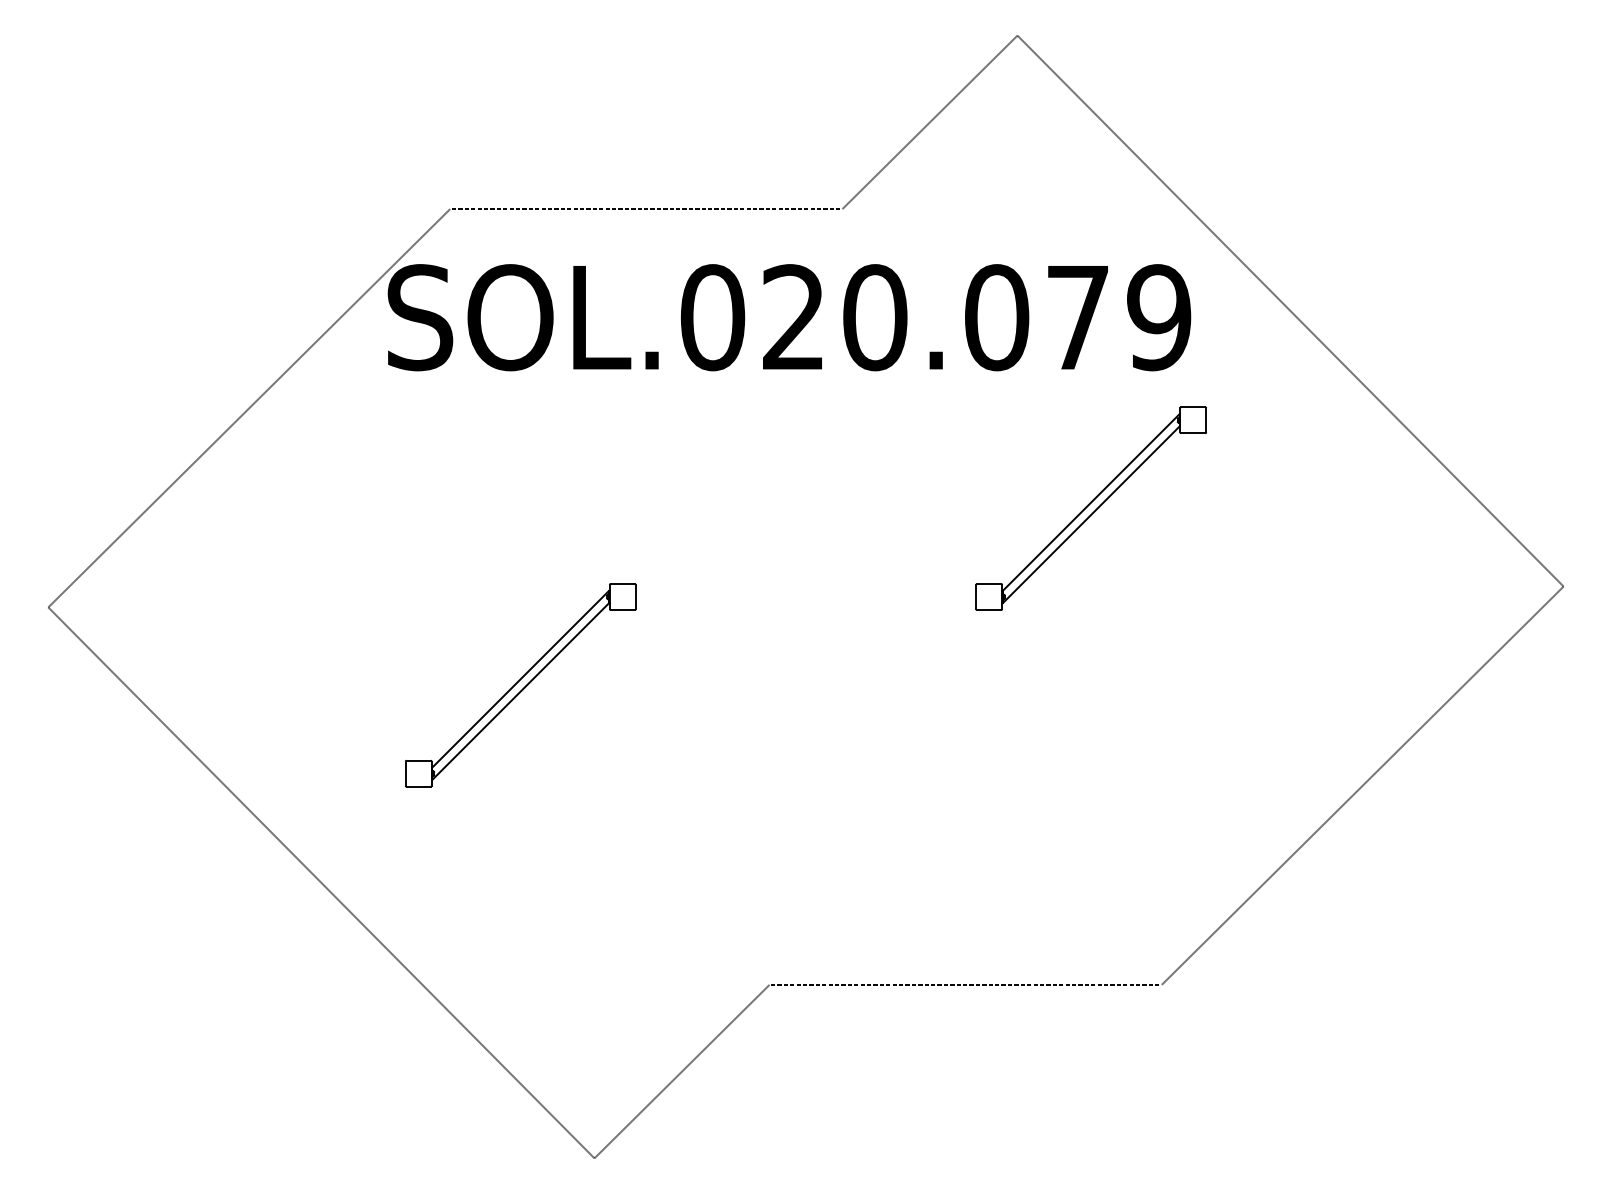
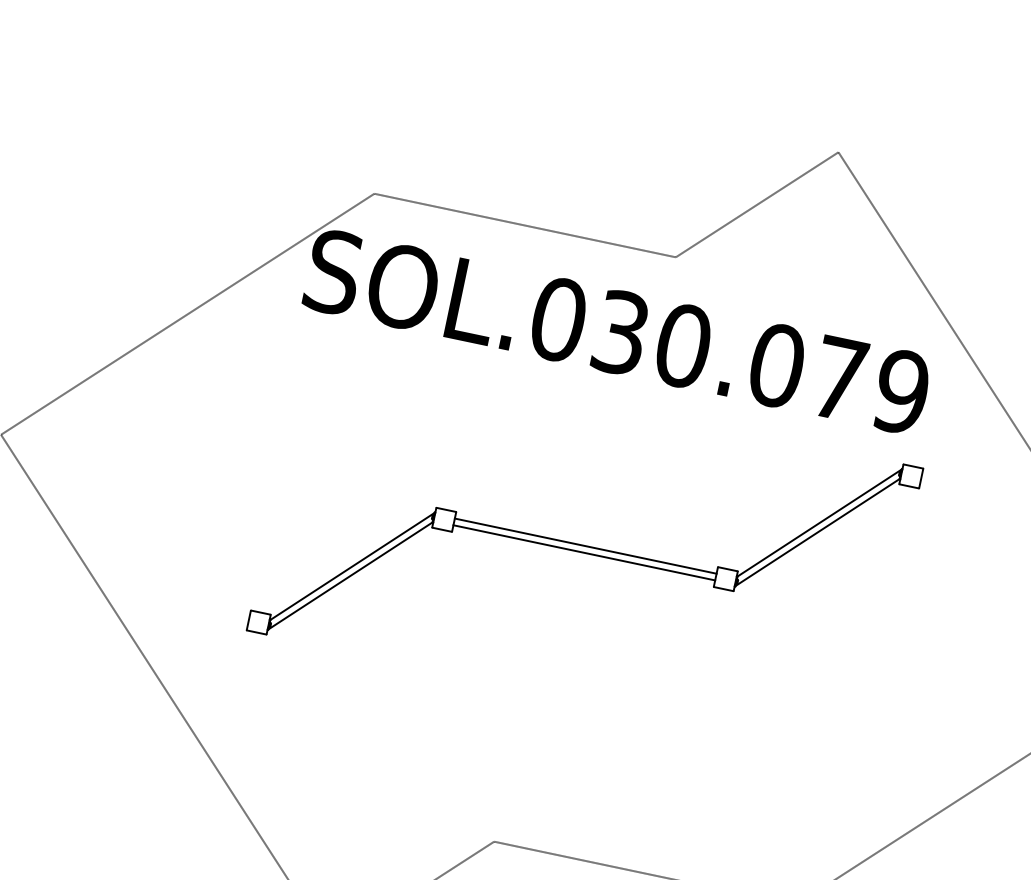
text: (793, 317) -> (620, 332), SOL.020.079 -> SOL.030.079
line: (805, 592) -> (585, 545), added
line: (805, 601) -> (583, 552), added

